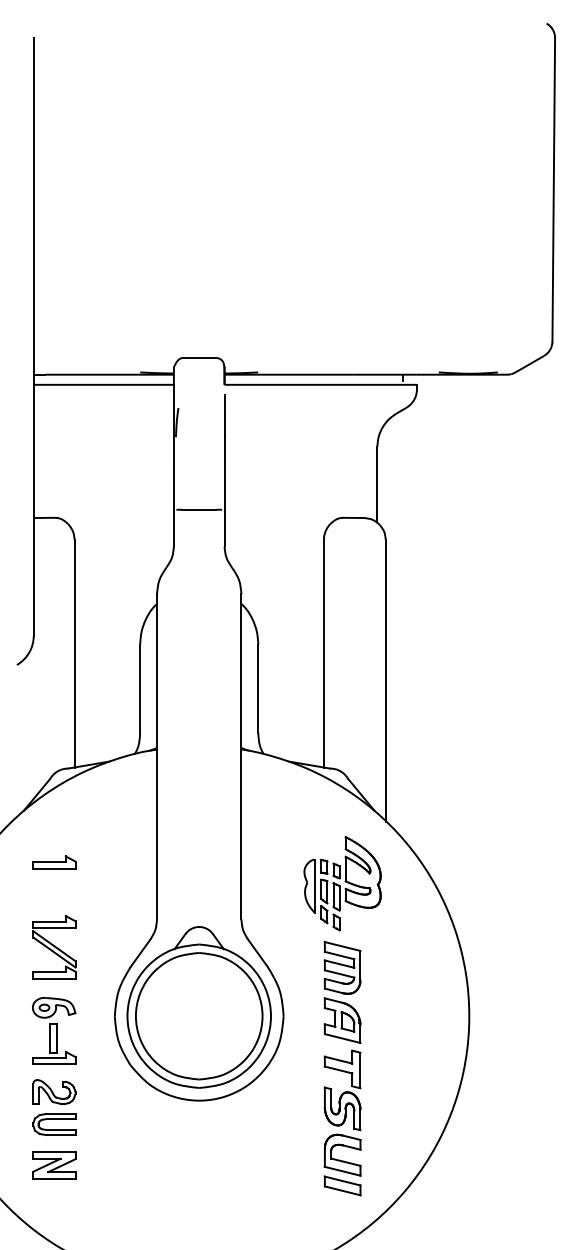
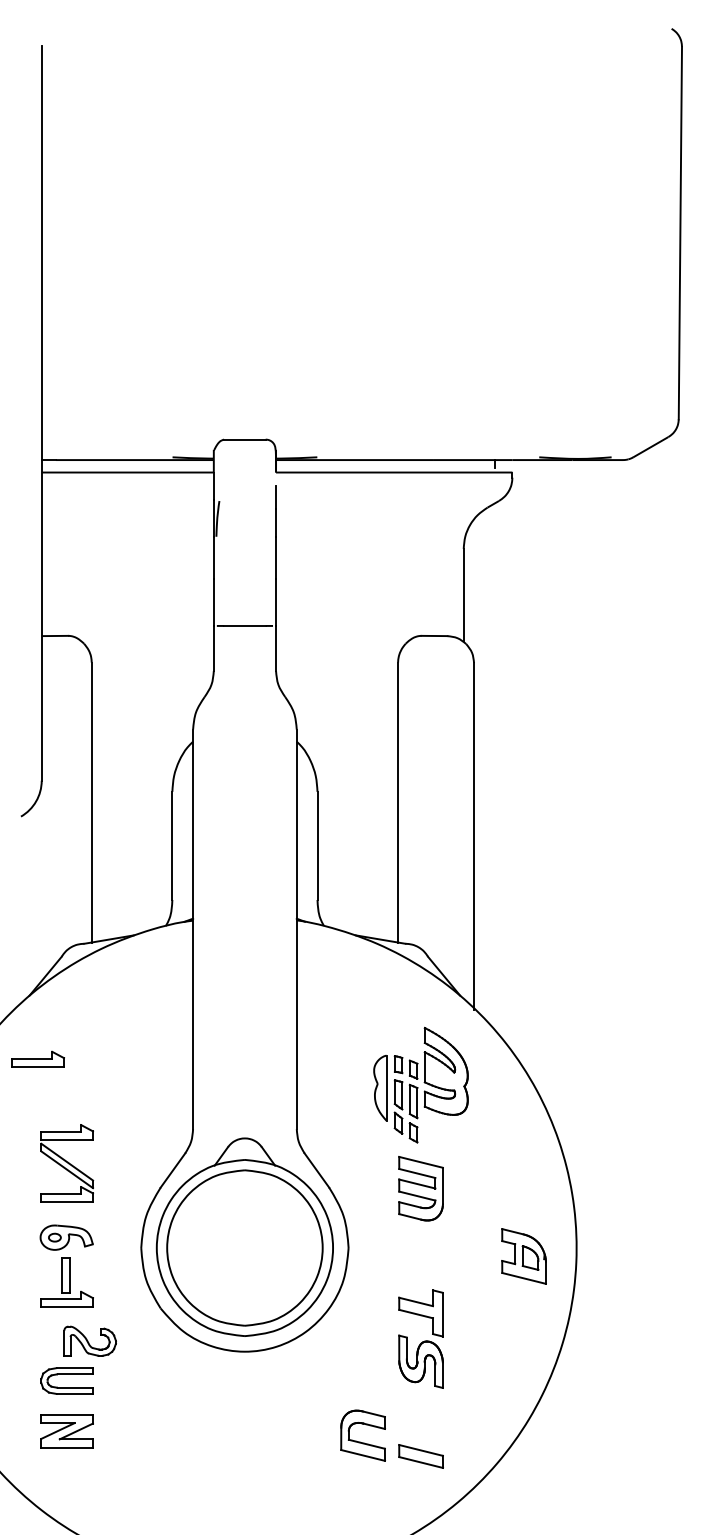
part: (53, 861) -> (37, 1058), moved
part: (342, 1020) -> (523, 1256), moved
part: (53, 1091) -> (89, 1340), moved
part: (340, 1159) -> (360, 1441), moved

